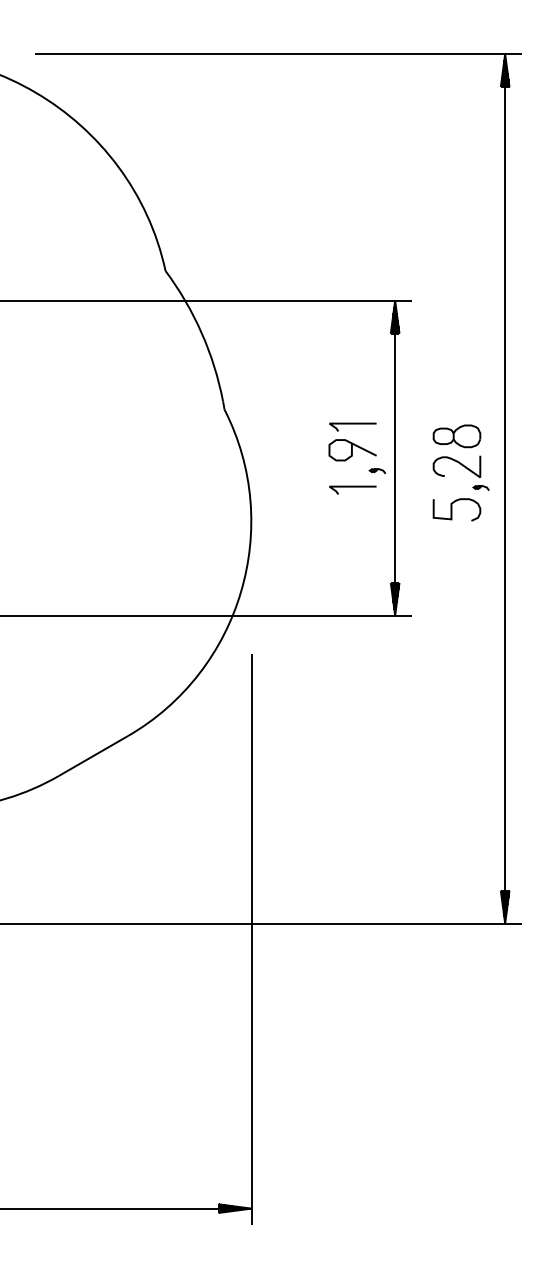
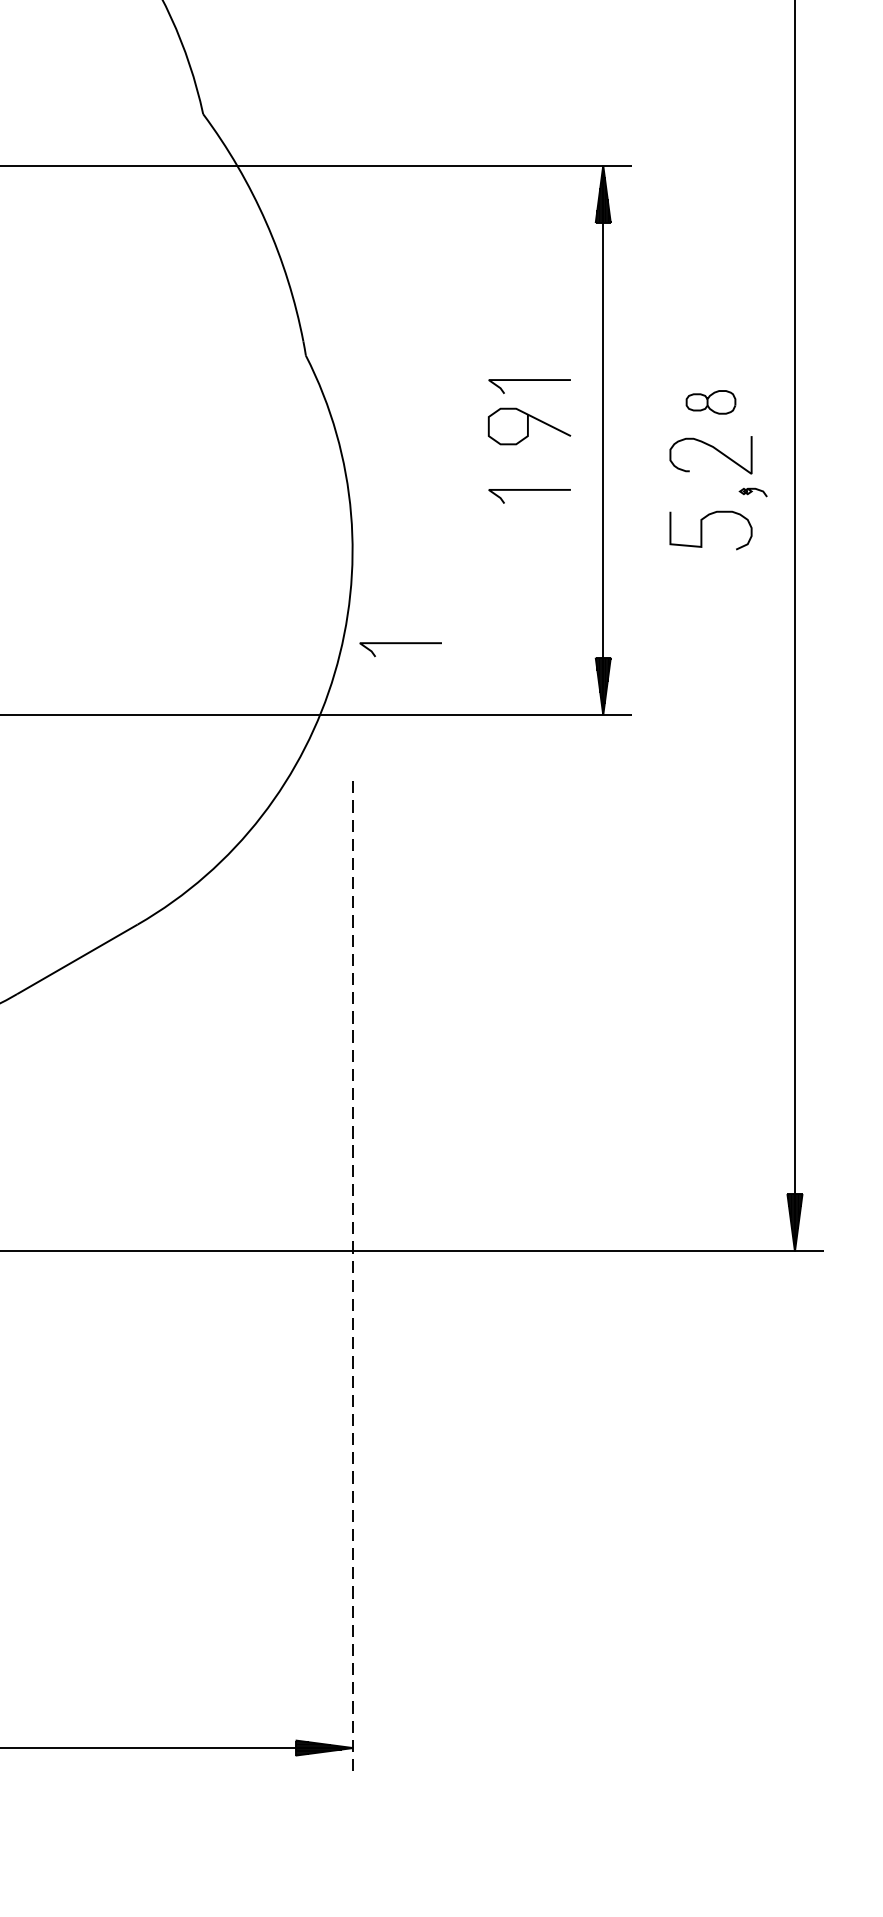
part: (456, 436) -> (710, 402), size x0.6
part: (377, 470) -> (572, 461), removed
line: (278, 575) -> (399, 644), added
line: (251, 939) -> (352, 1279), solid -> dashed

